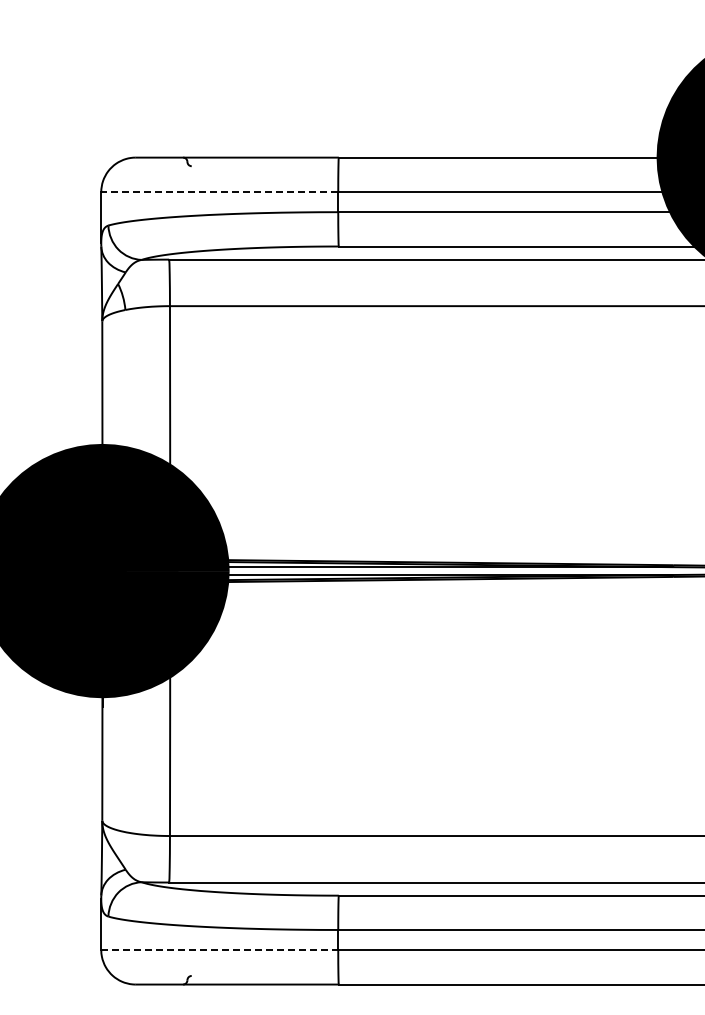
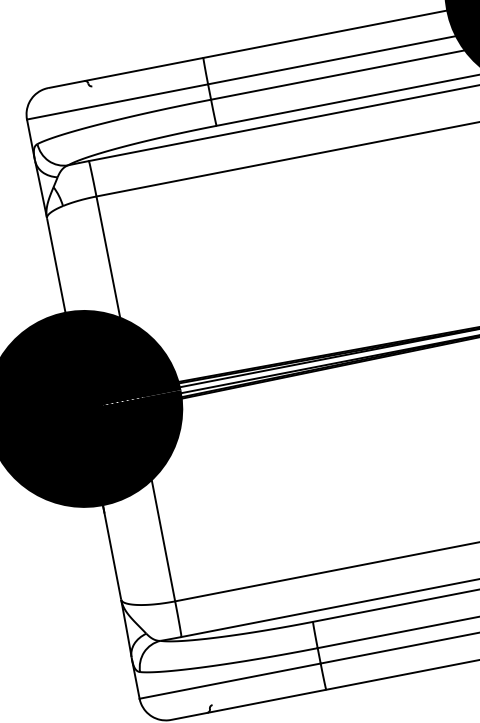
line: (219, 192) -> (117, 102), dashed -> solid
line: (220, 950) -> (230, 681), dashed -> solid

